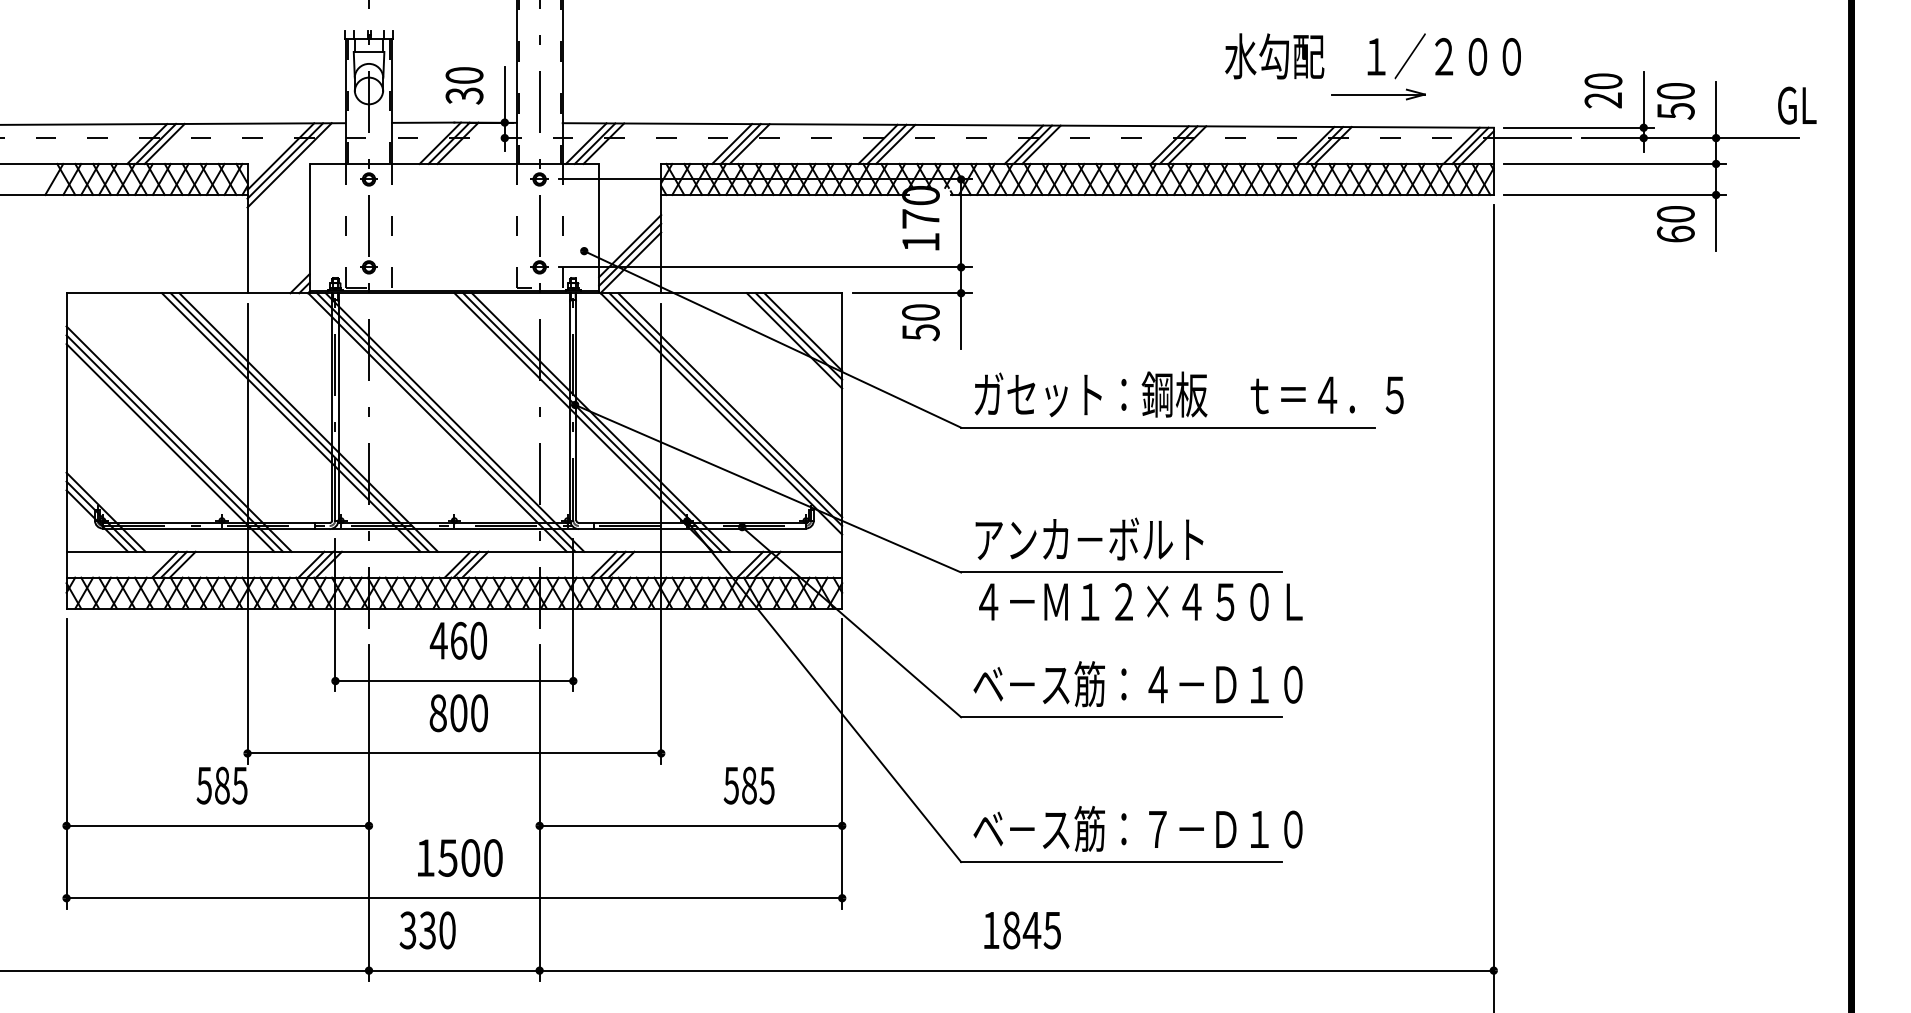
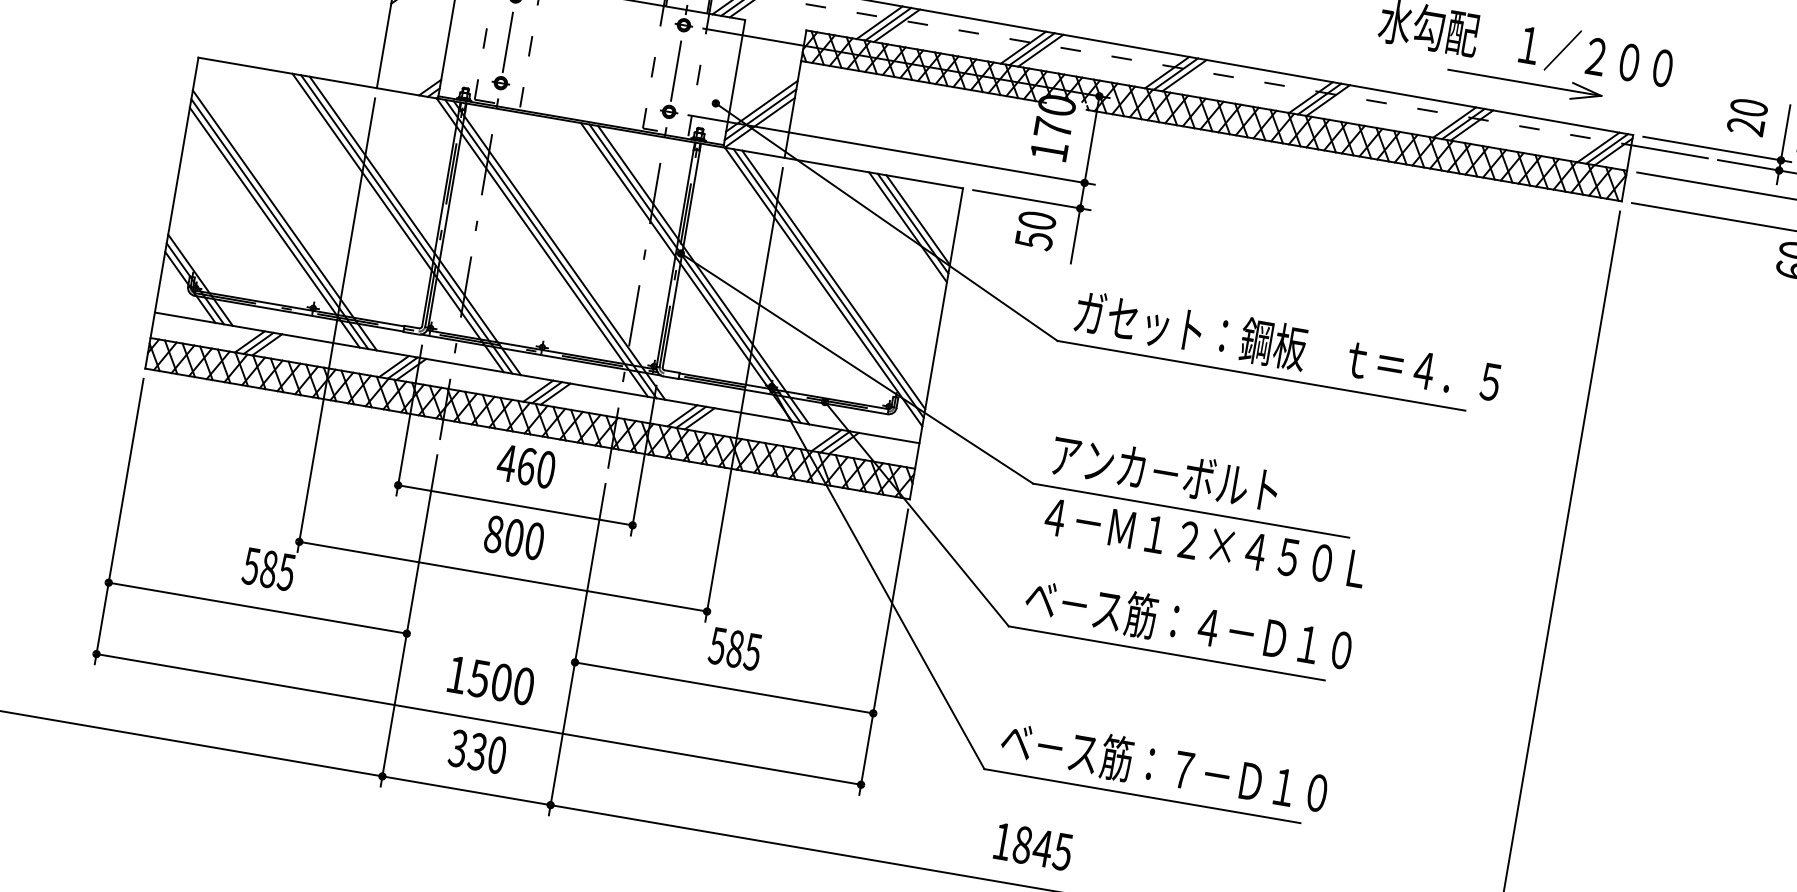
part: (1378, 94) -> (1525, 82), size x1.67
text: (748, 785) -> (734, 648), moved
text: (427, 930) -> (477, 751), moved

